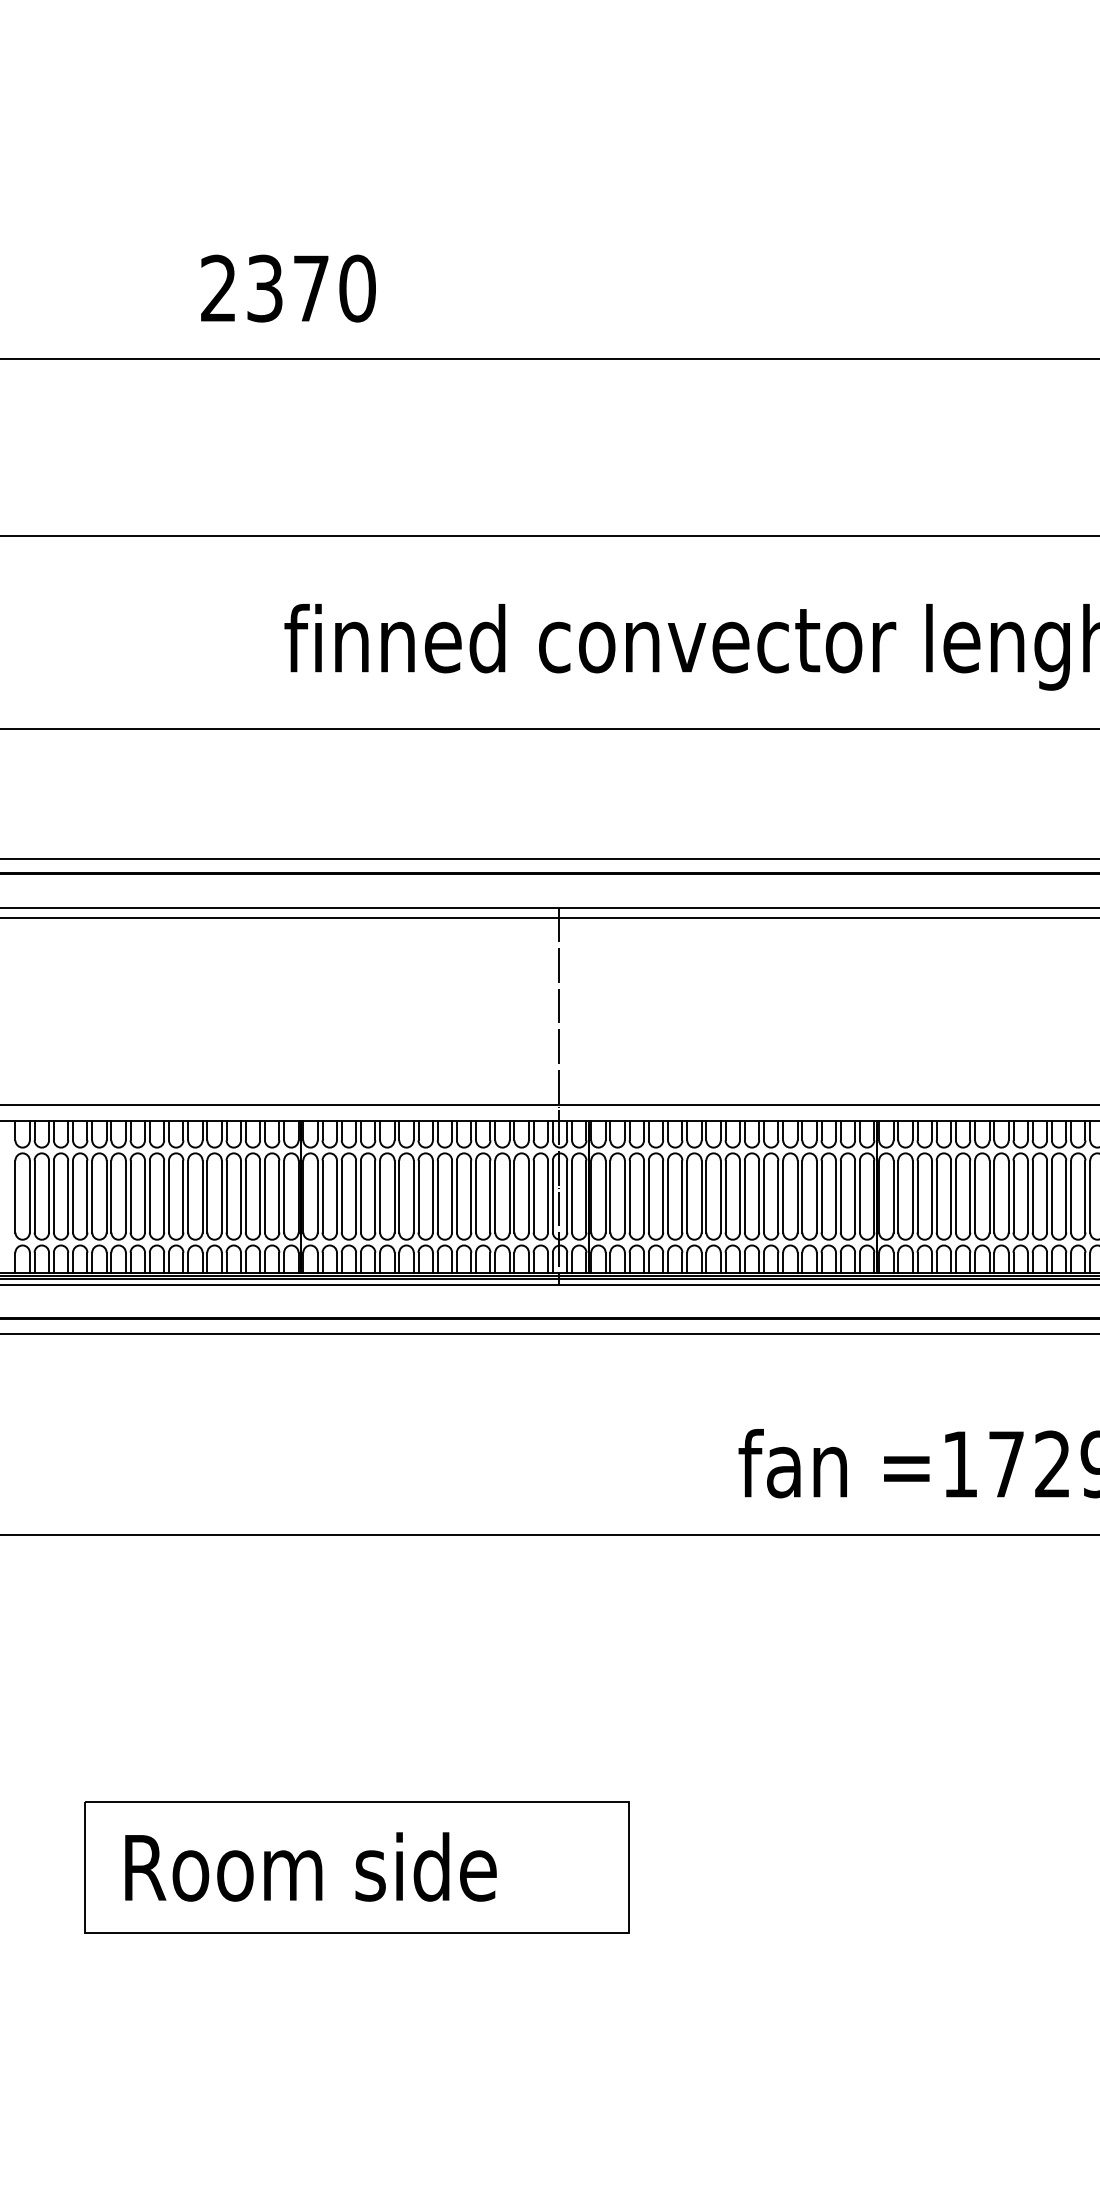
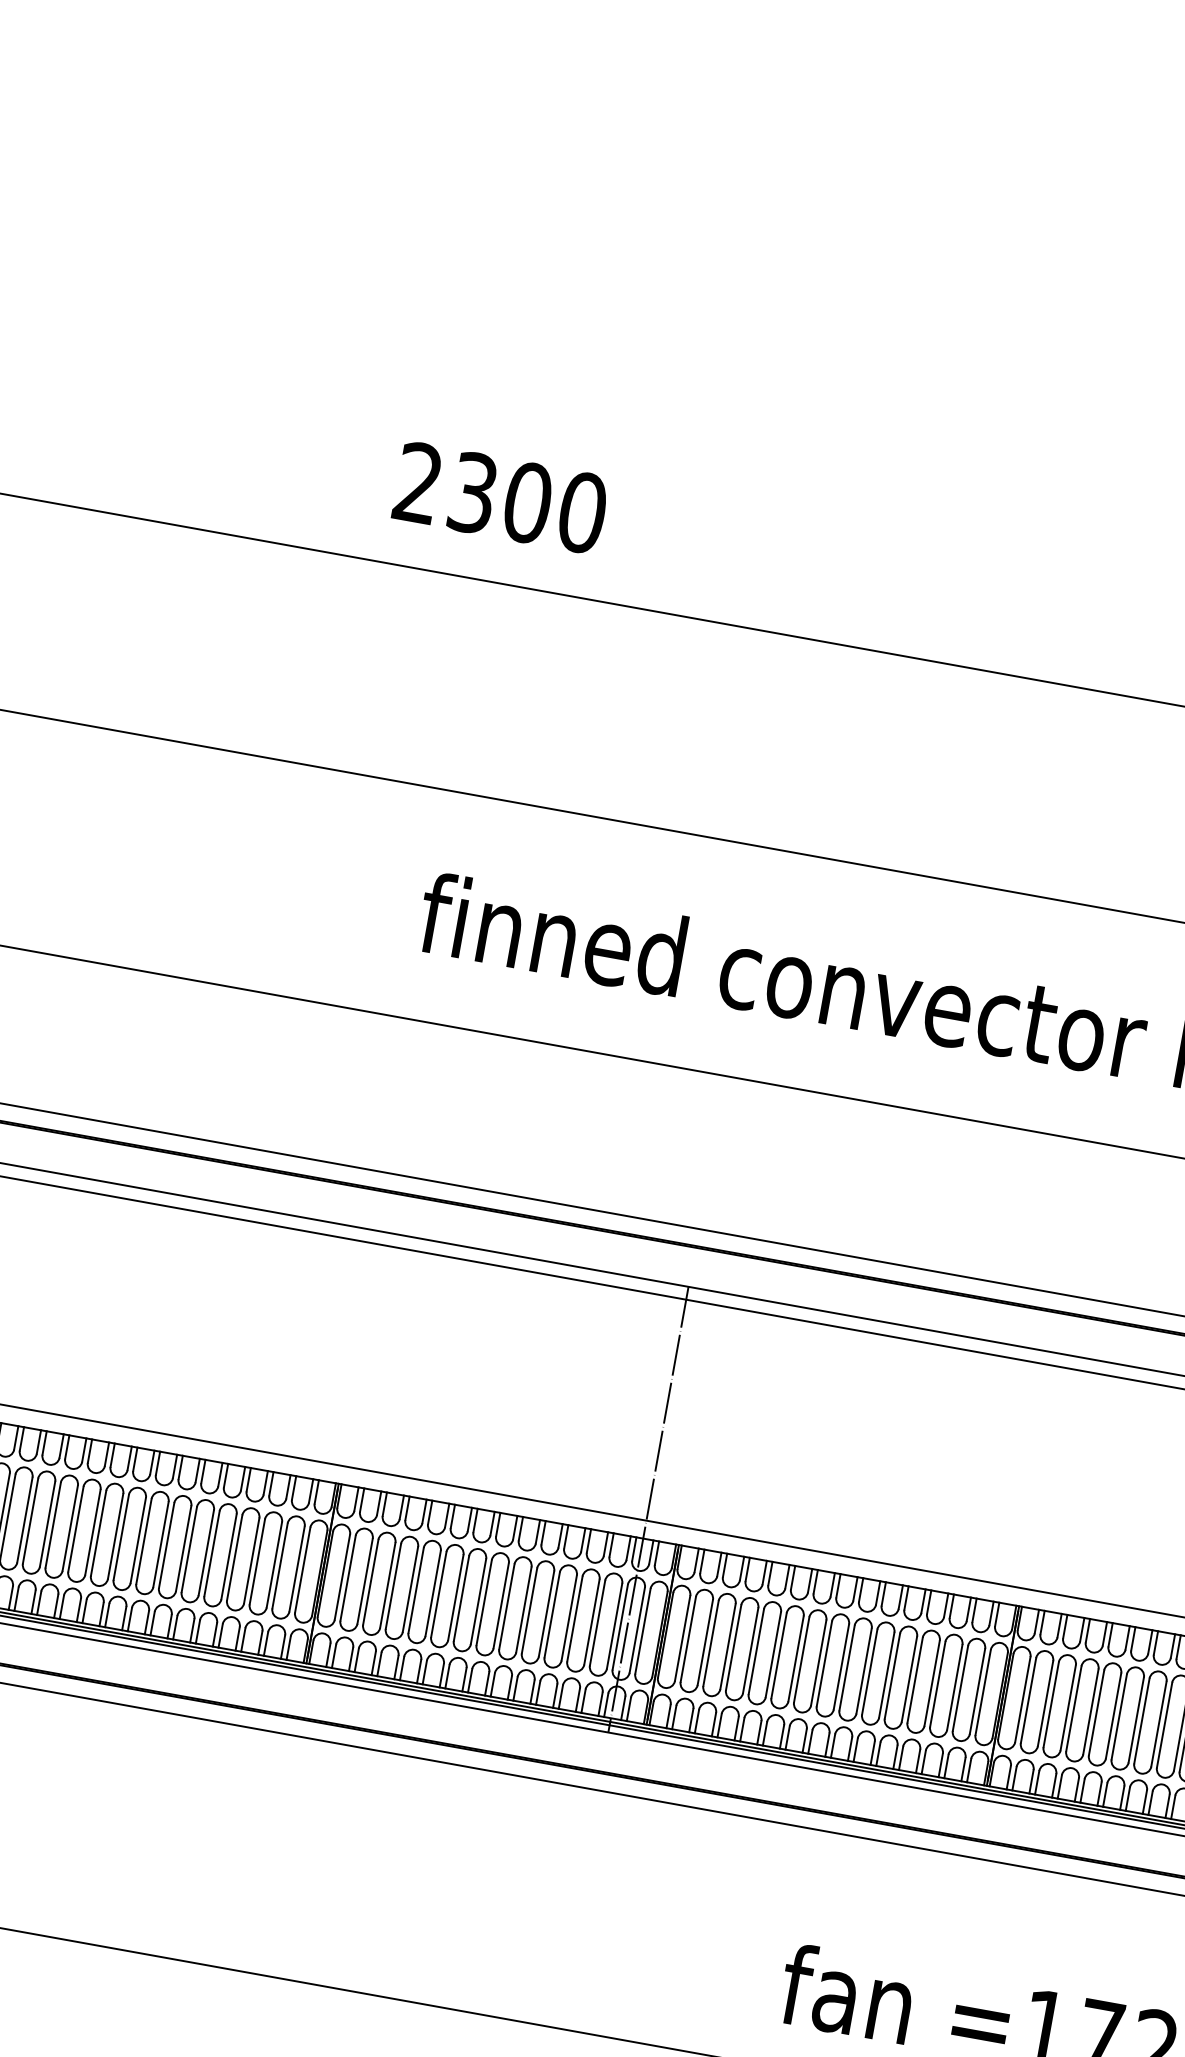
text: (311, 288) -> (528, 502), 2370 -> 2300

